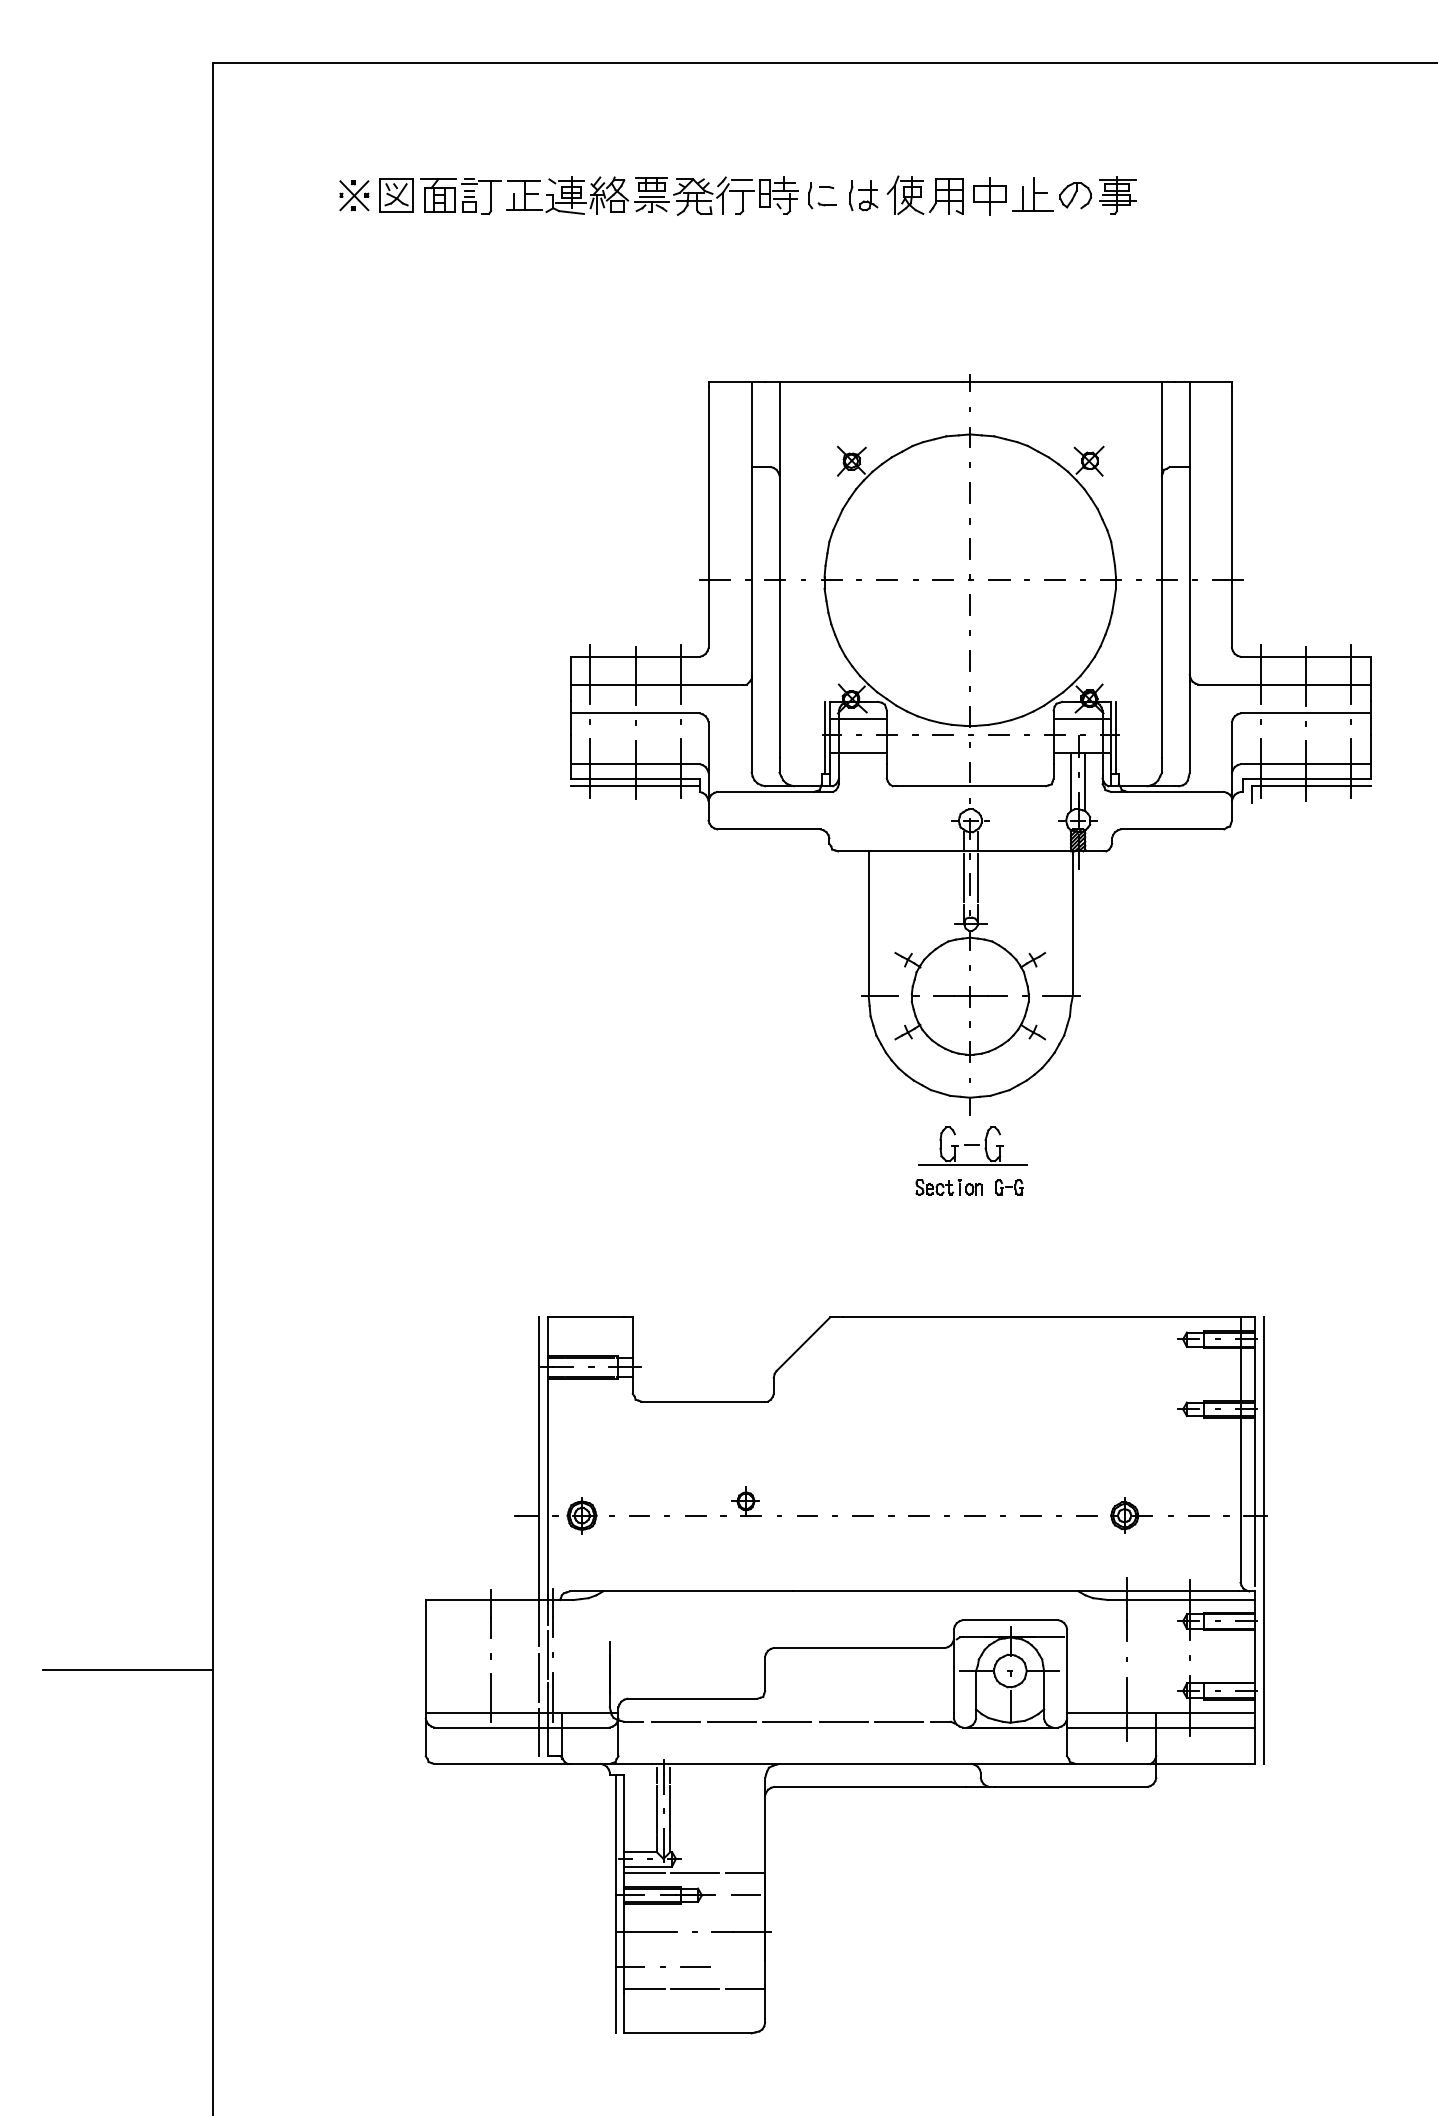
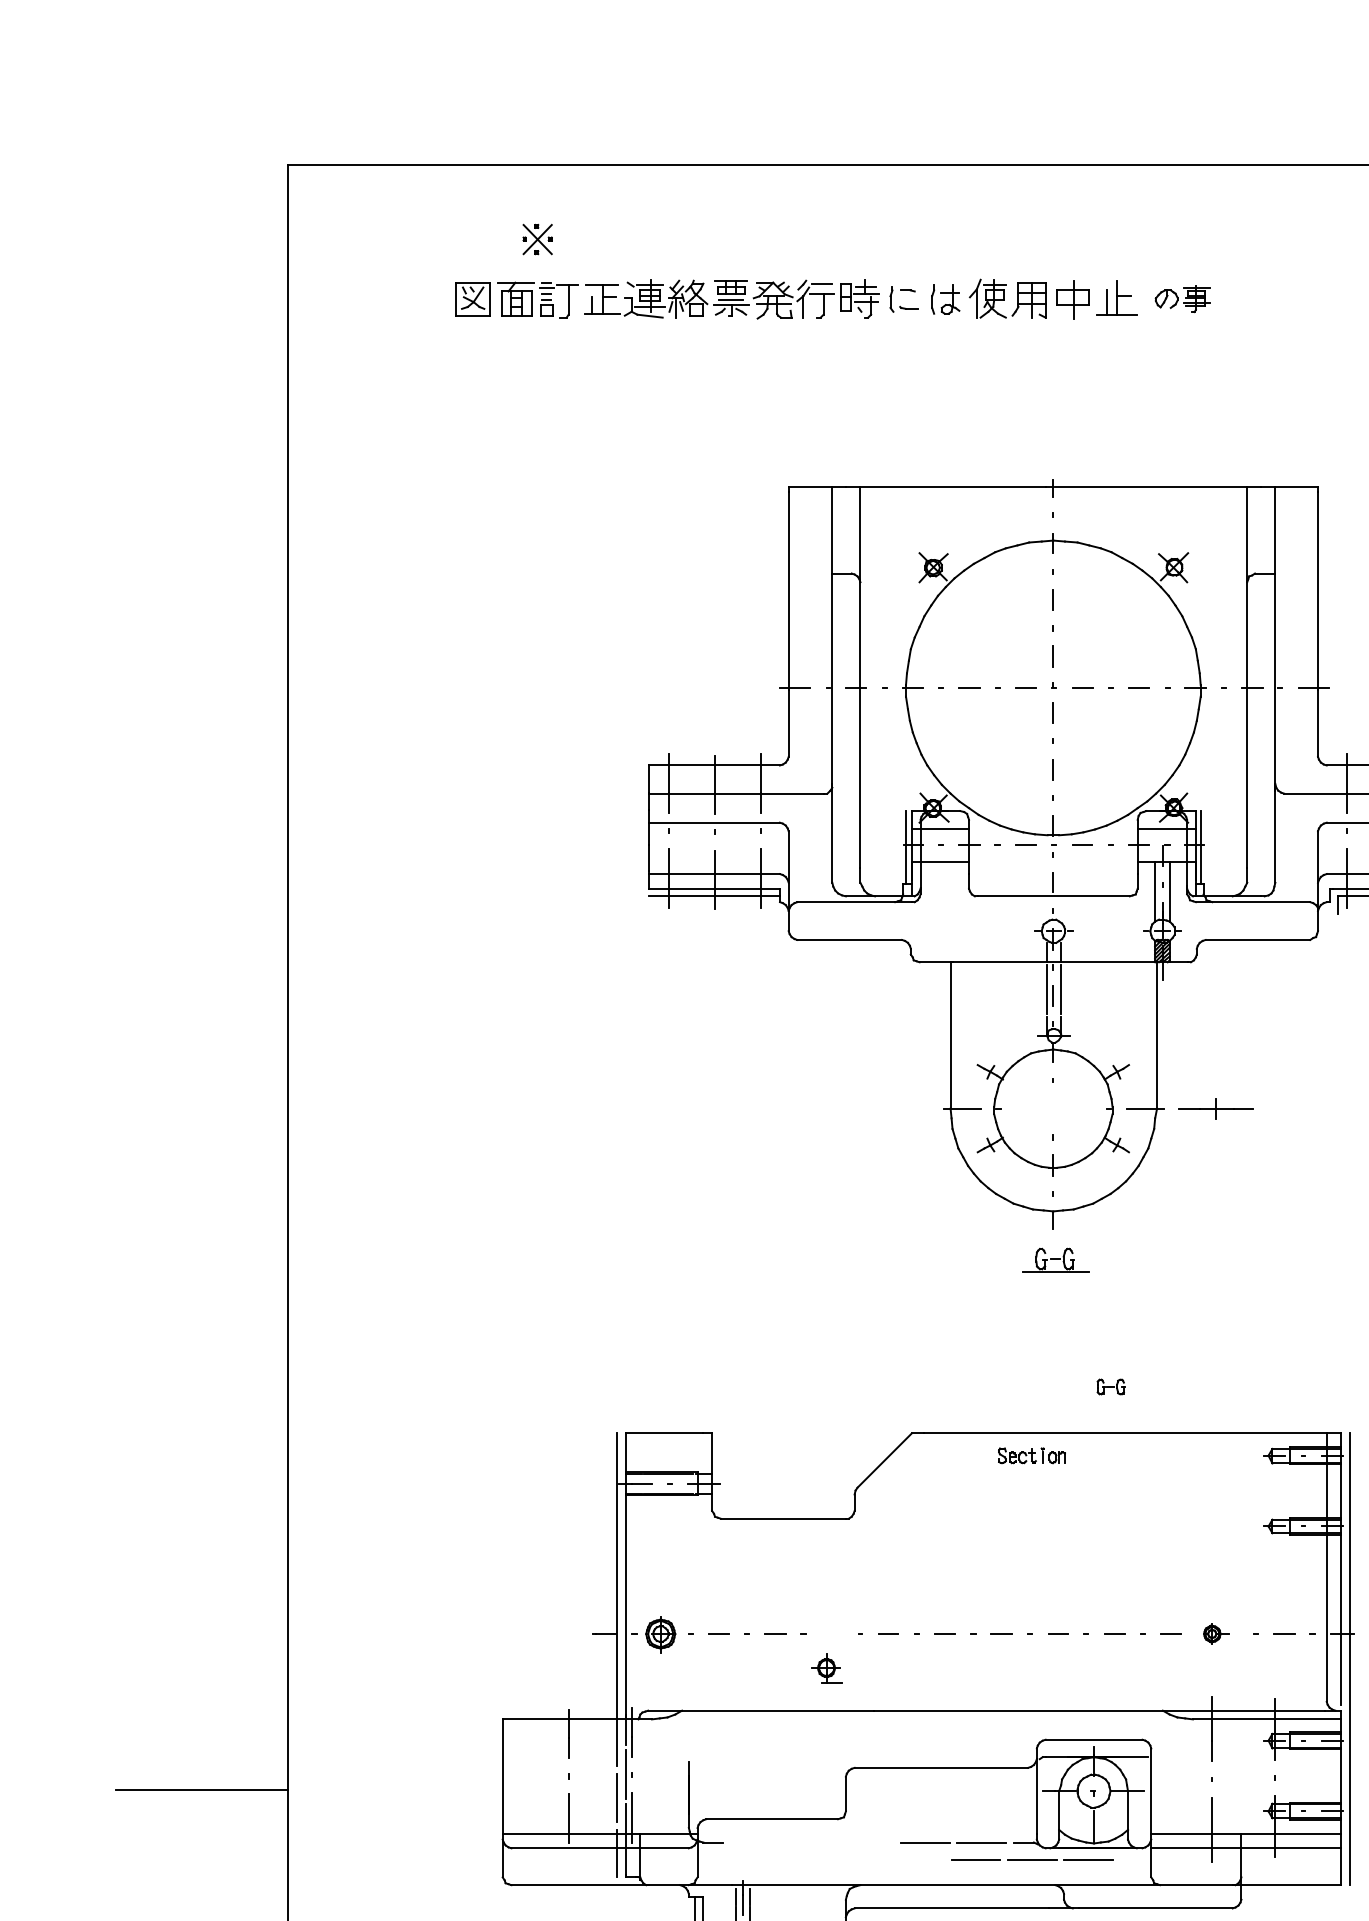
part: (354, 195) -> (537, 239), moved
part: (1097, 195) -> (1182, 298), size x0.7
part: (970, 996) -> (1216, 1108), moved
part: (972, 1145) -> (1055, 1259), size x0.6
part: (948, 1187) -> (1031, 1455), moved
part: (1009, 1187) -> (1111, 1387), moved
part: (746, 1501) -> (827, 1668), moved
part: (1131, 1515) -> (1216, 1633), size x0.6
line: (731, 1721) -> (1032, 1859), moved

